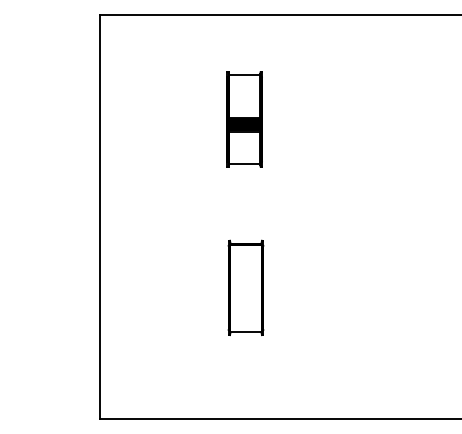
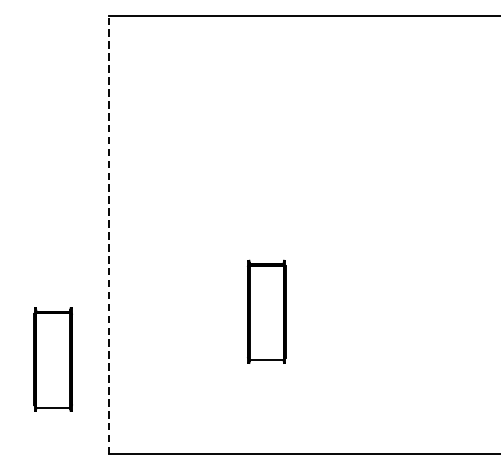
part: (244, 119) -> (265, 129), removed
line: (100, 216) -> (109, 234), solid -> dashed
part: (48, 331) -> (52, 359), added

